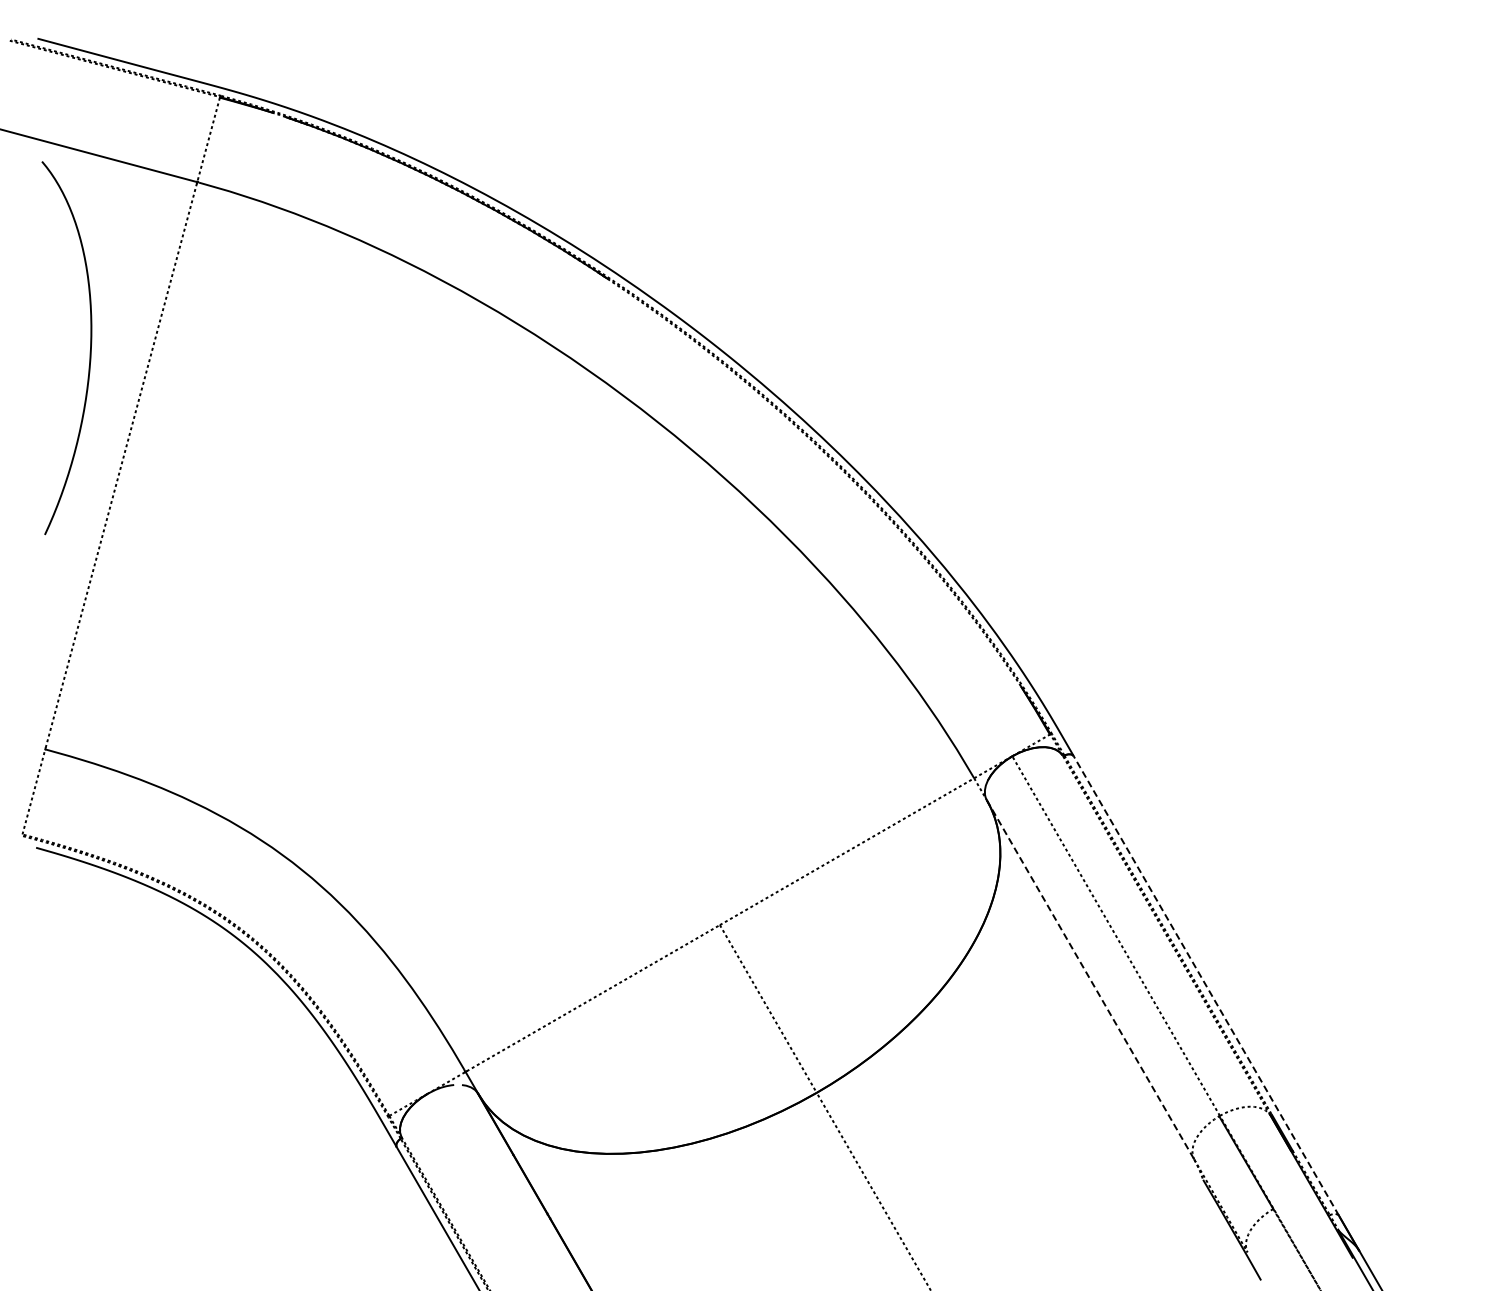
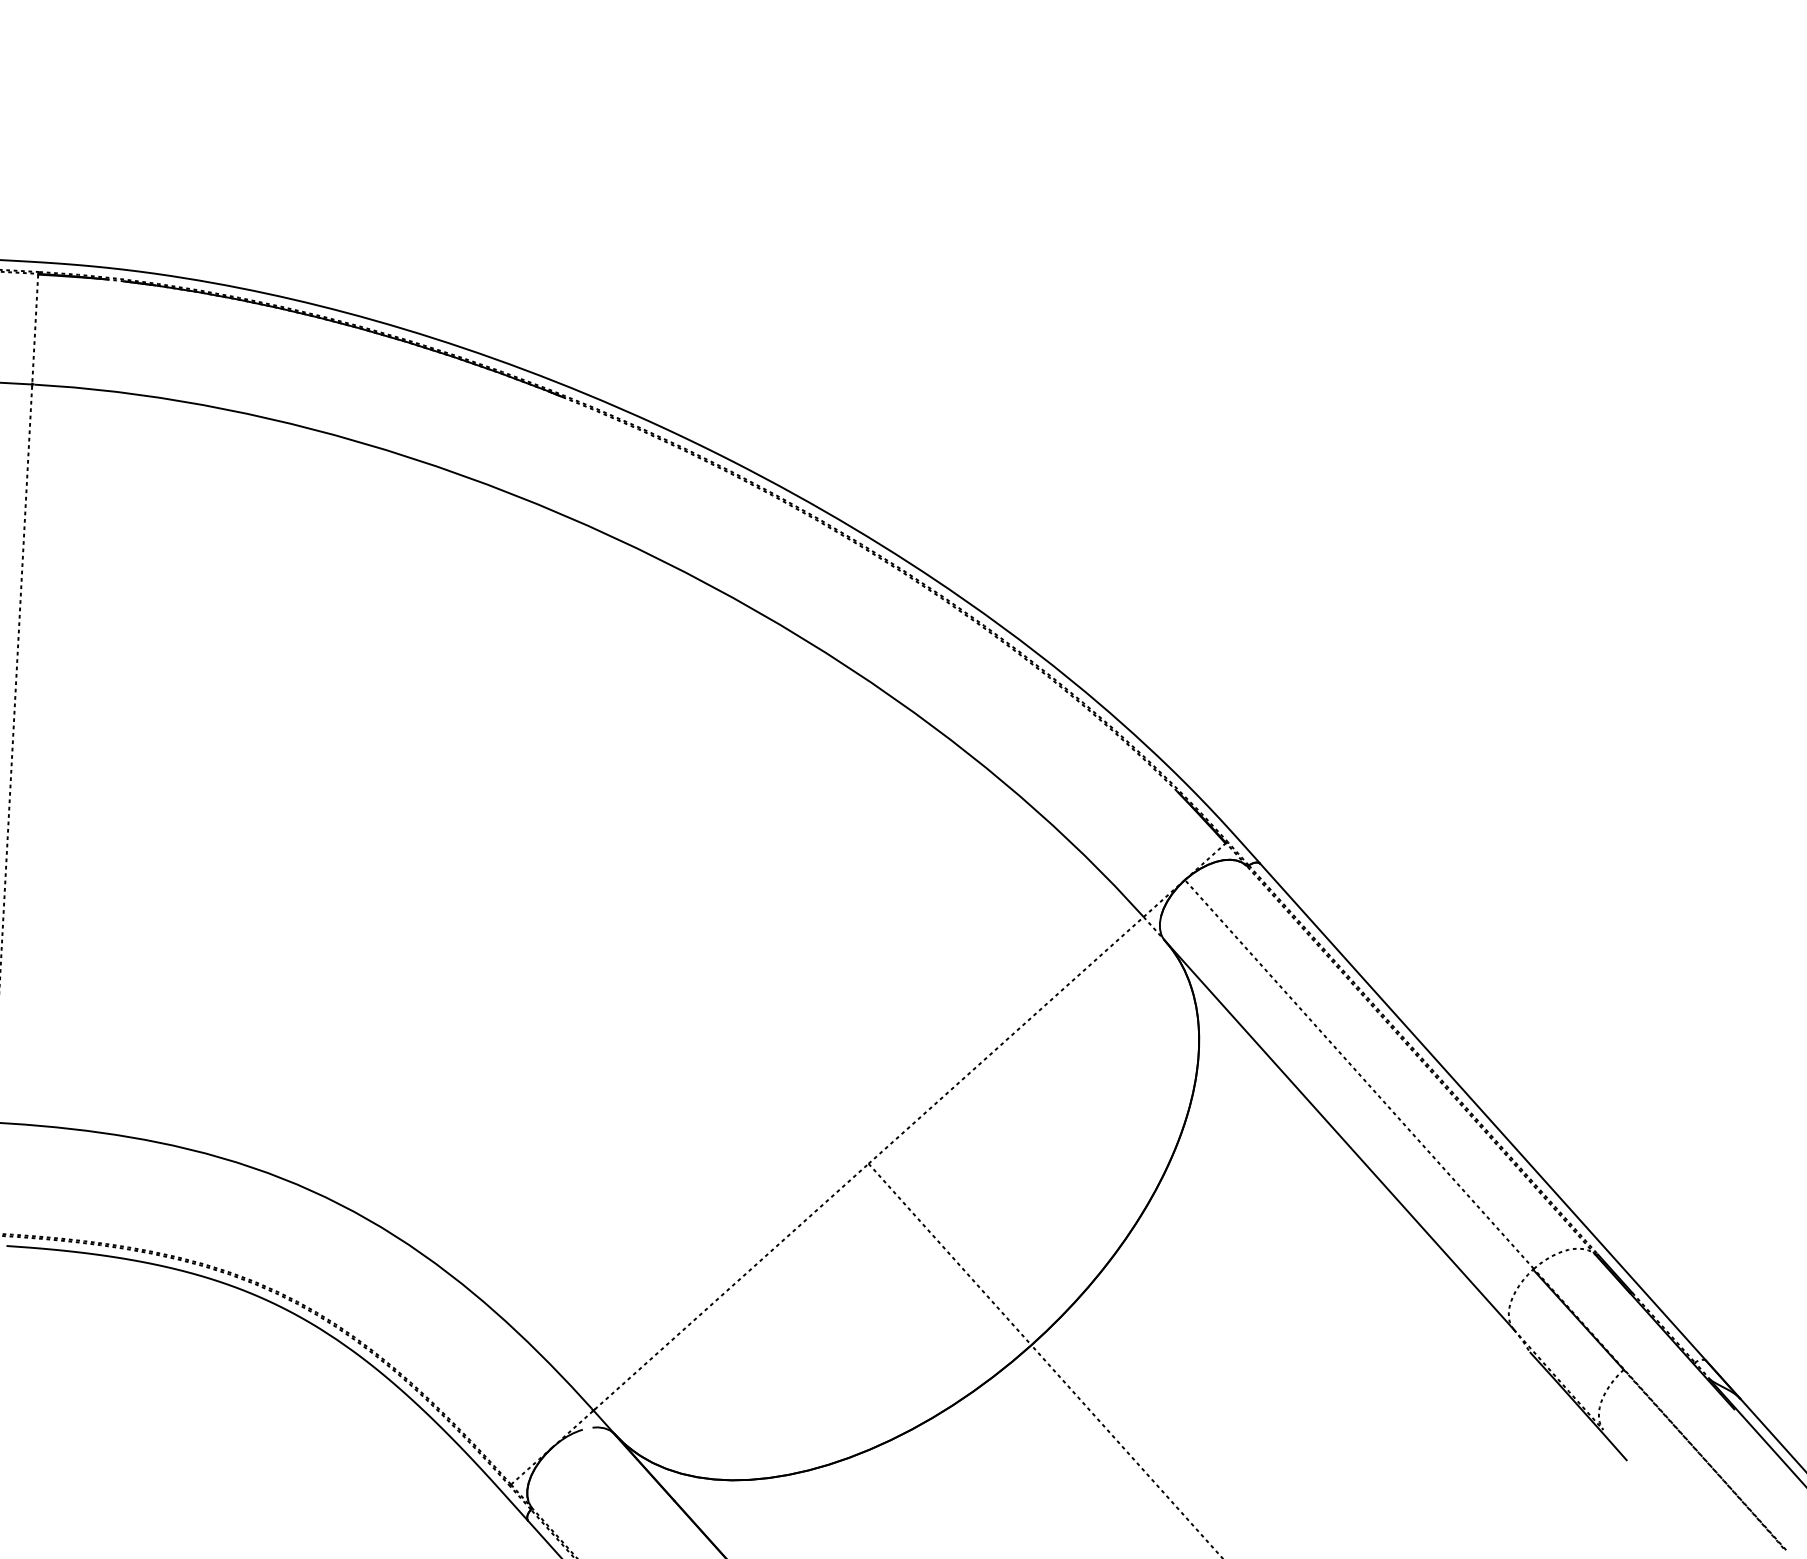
line: (1090, 979) -> (1339, 1134), dashed -> solid
line: (1206, 985) -> (1483, 1111), dashed -> solid

